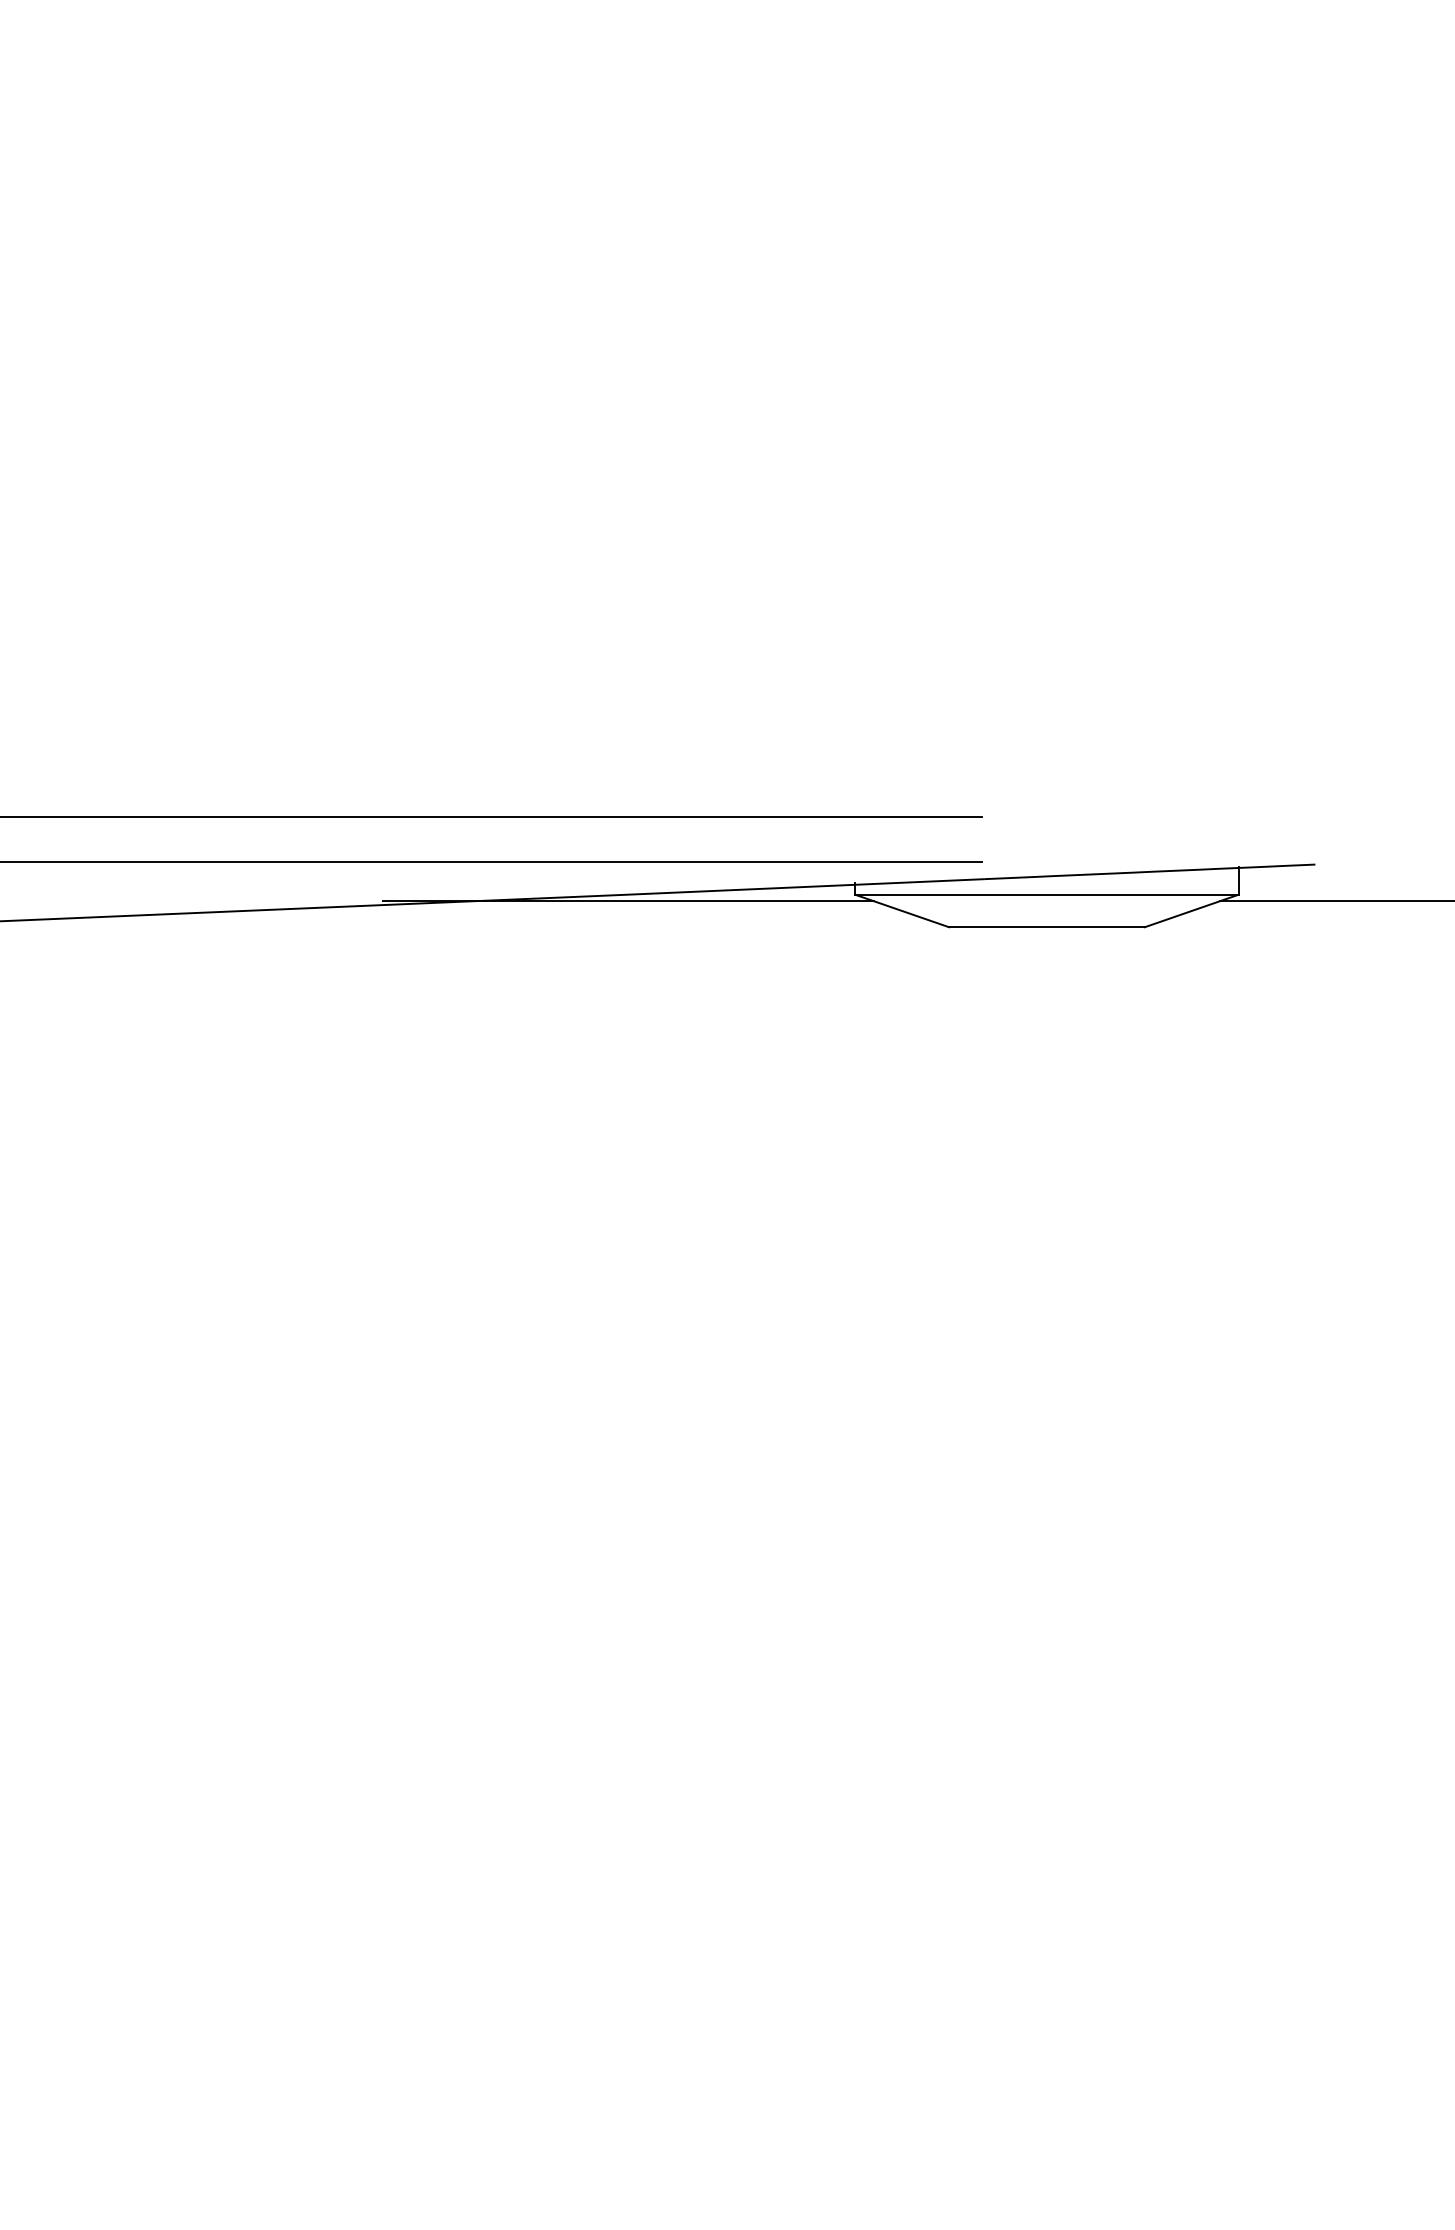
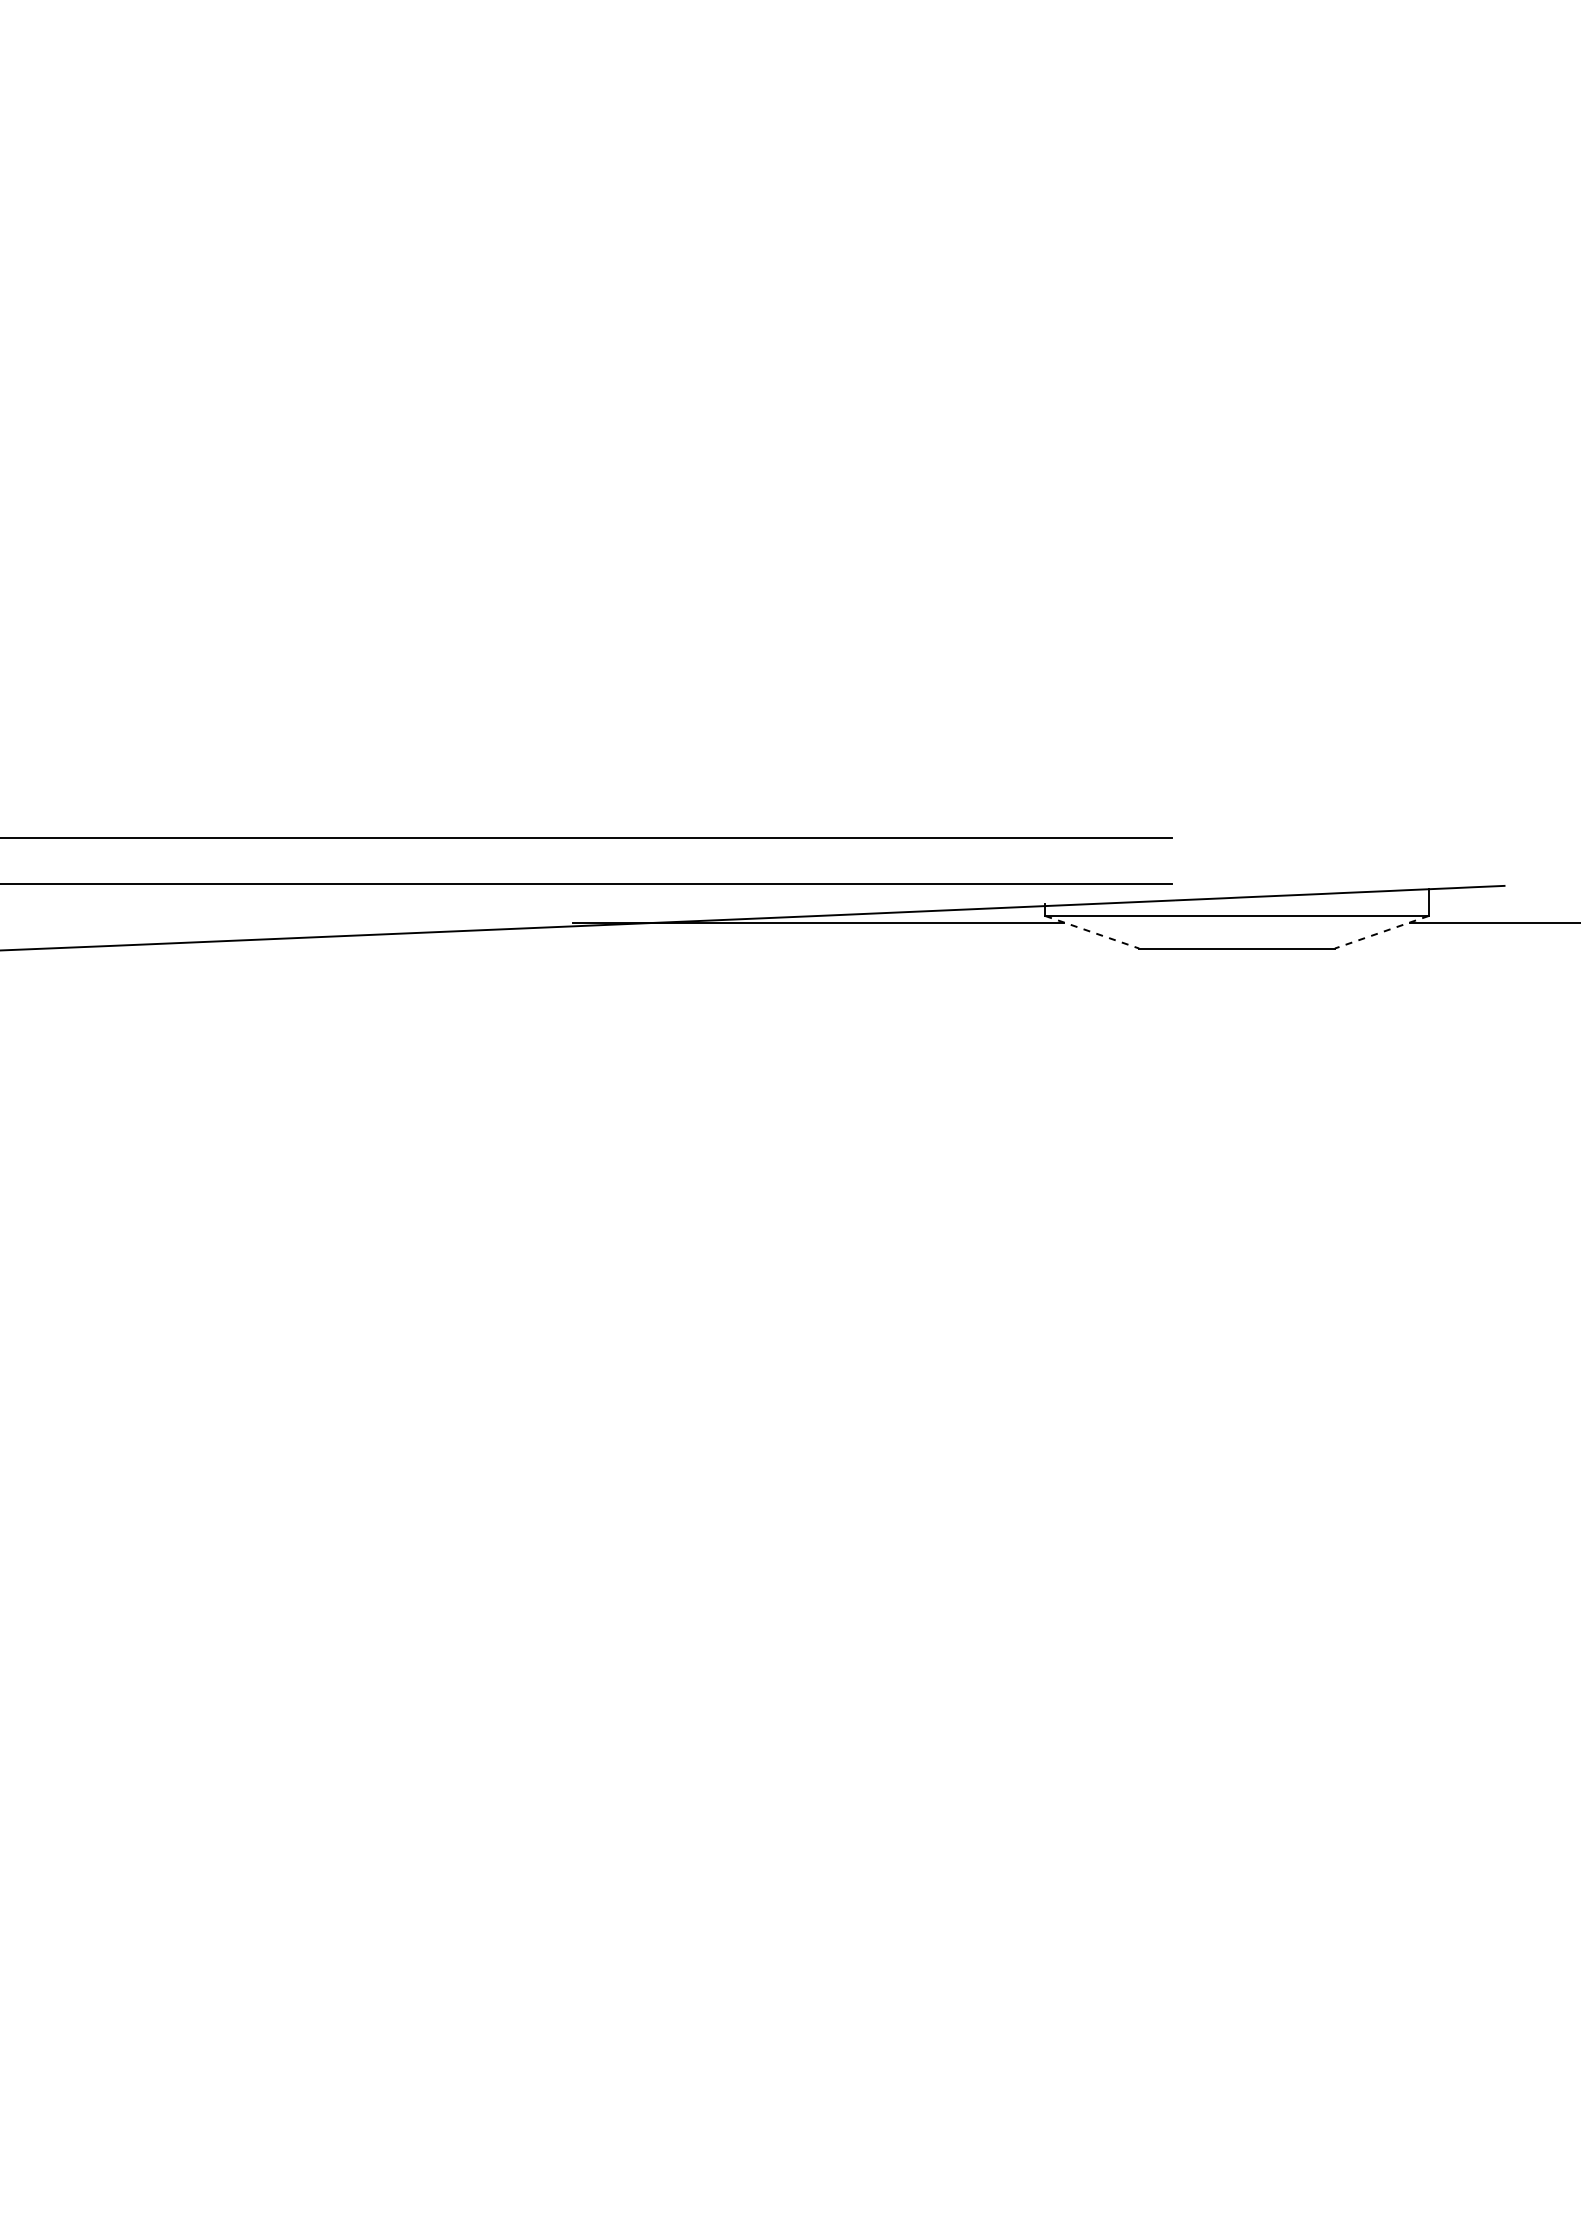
line: (902, 911) -> (1092, 932), solid -> dashed
line: (1191, 911) -> (1381, 932), solid -> dashed

